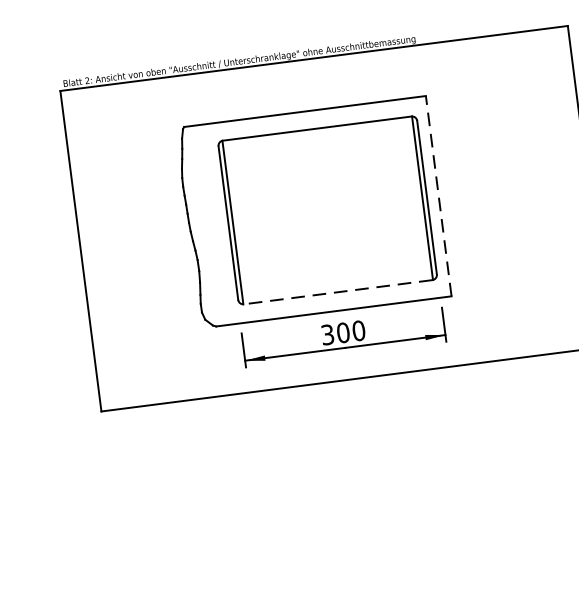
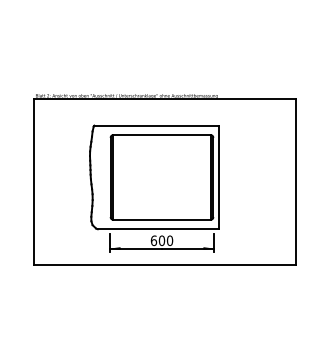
line: (438, 196) -> (219, 177), dashed -> solid
line: (339, 291) -> (162, 219), dashed -> solid
text: (326, 334) -> (153, 240), 300 -> 600

